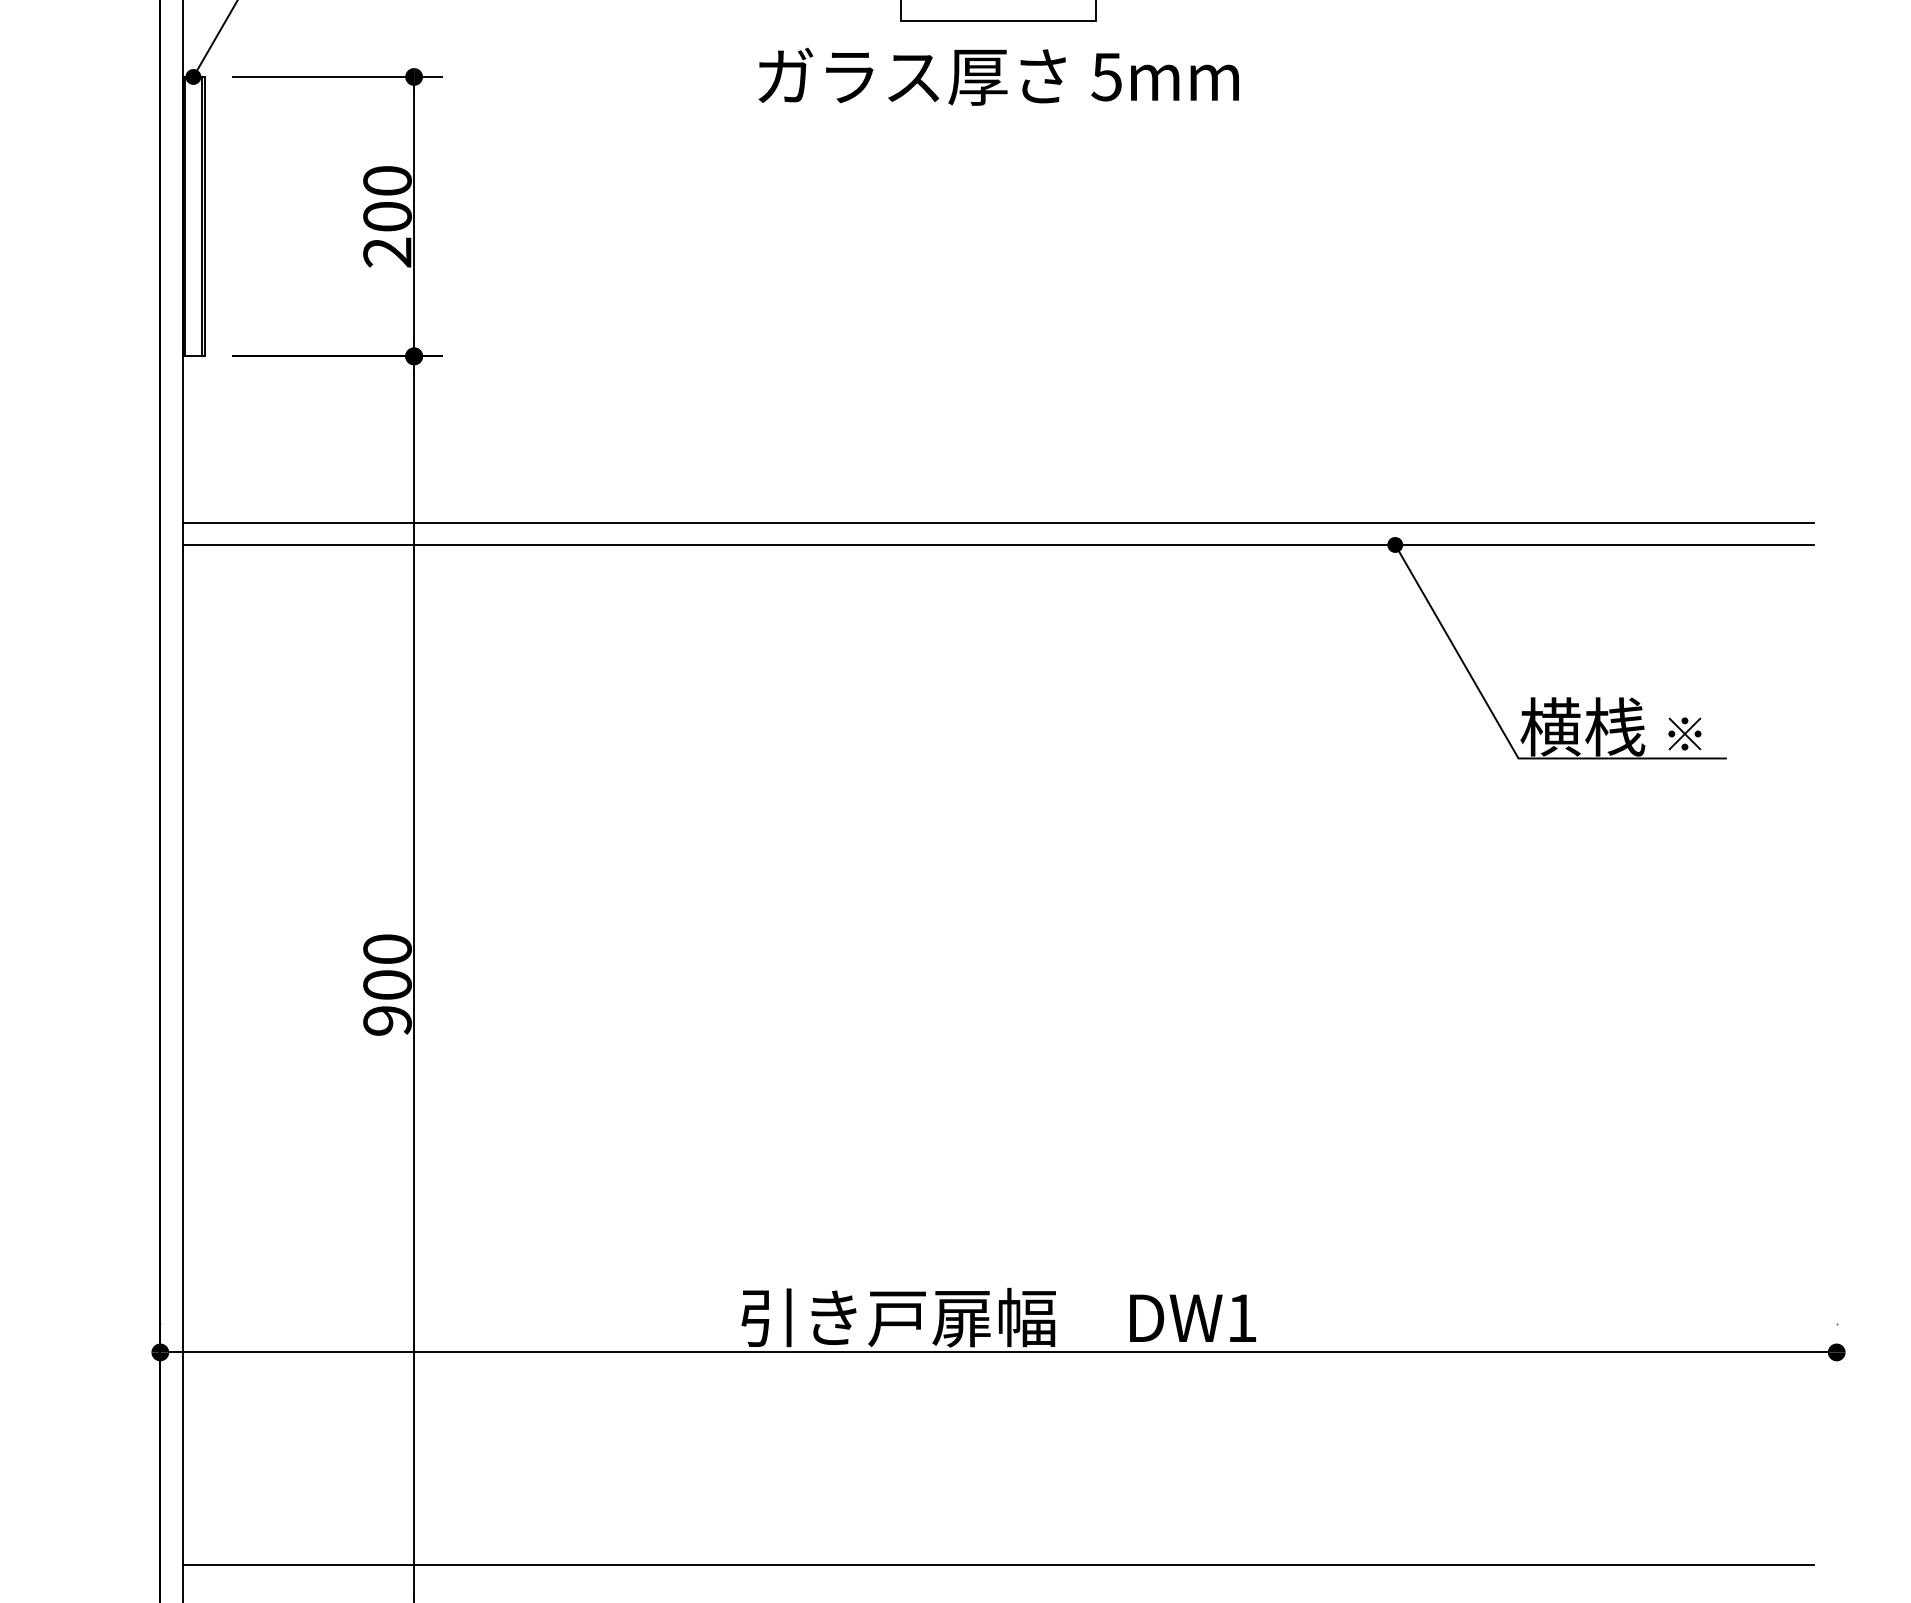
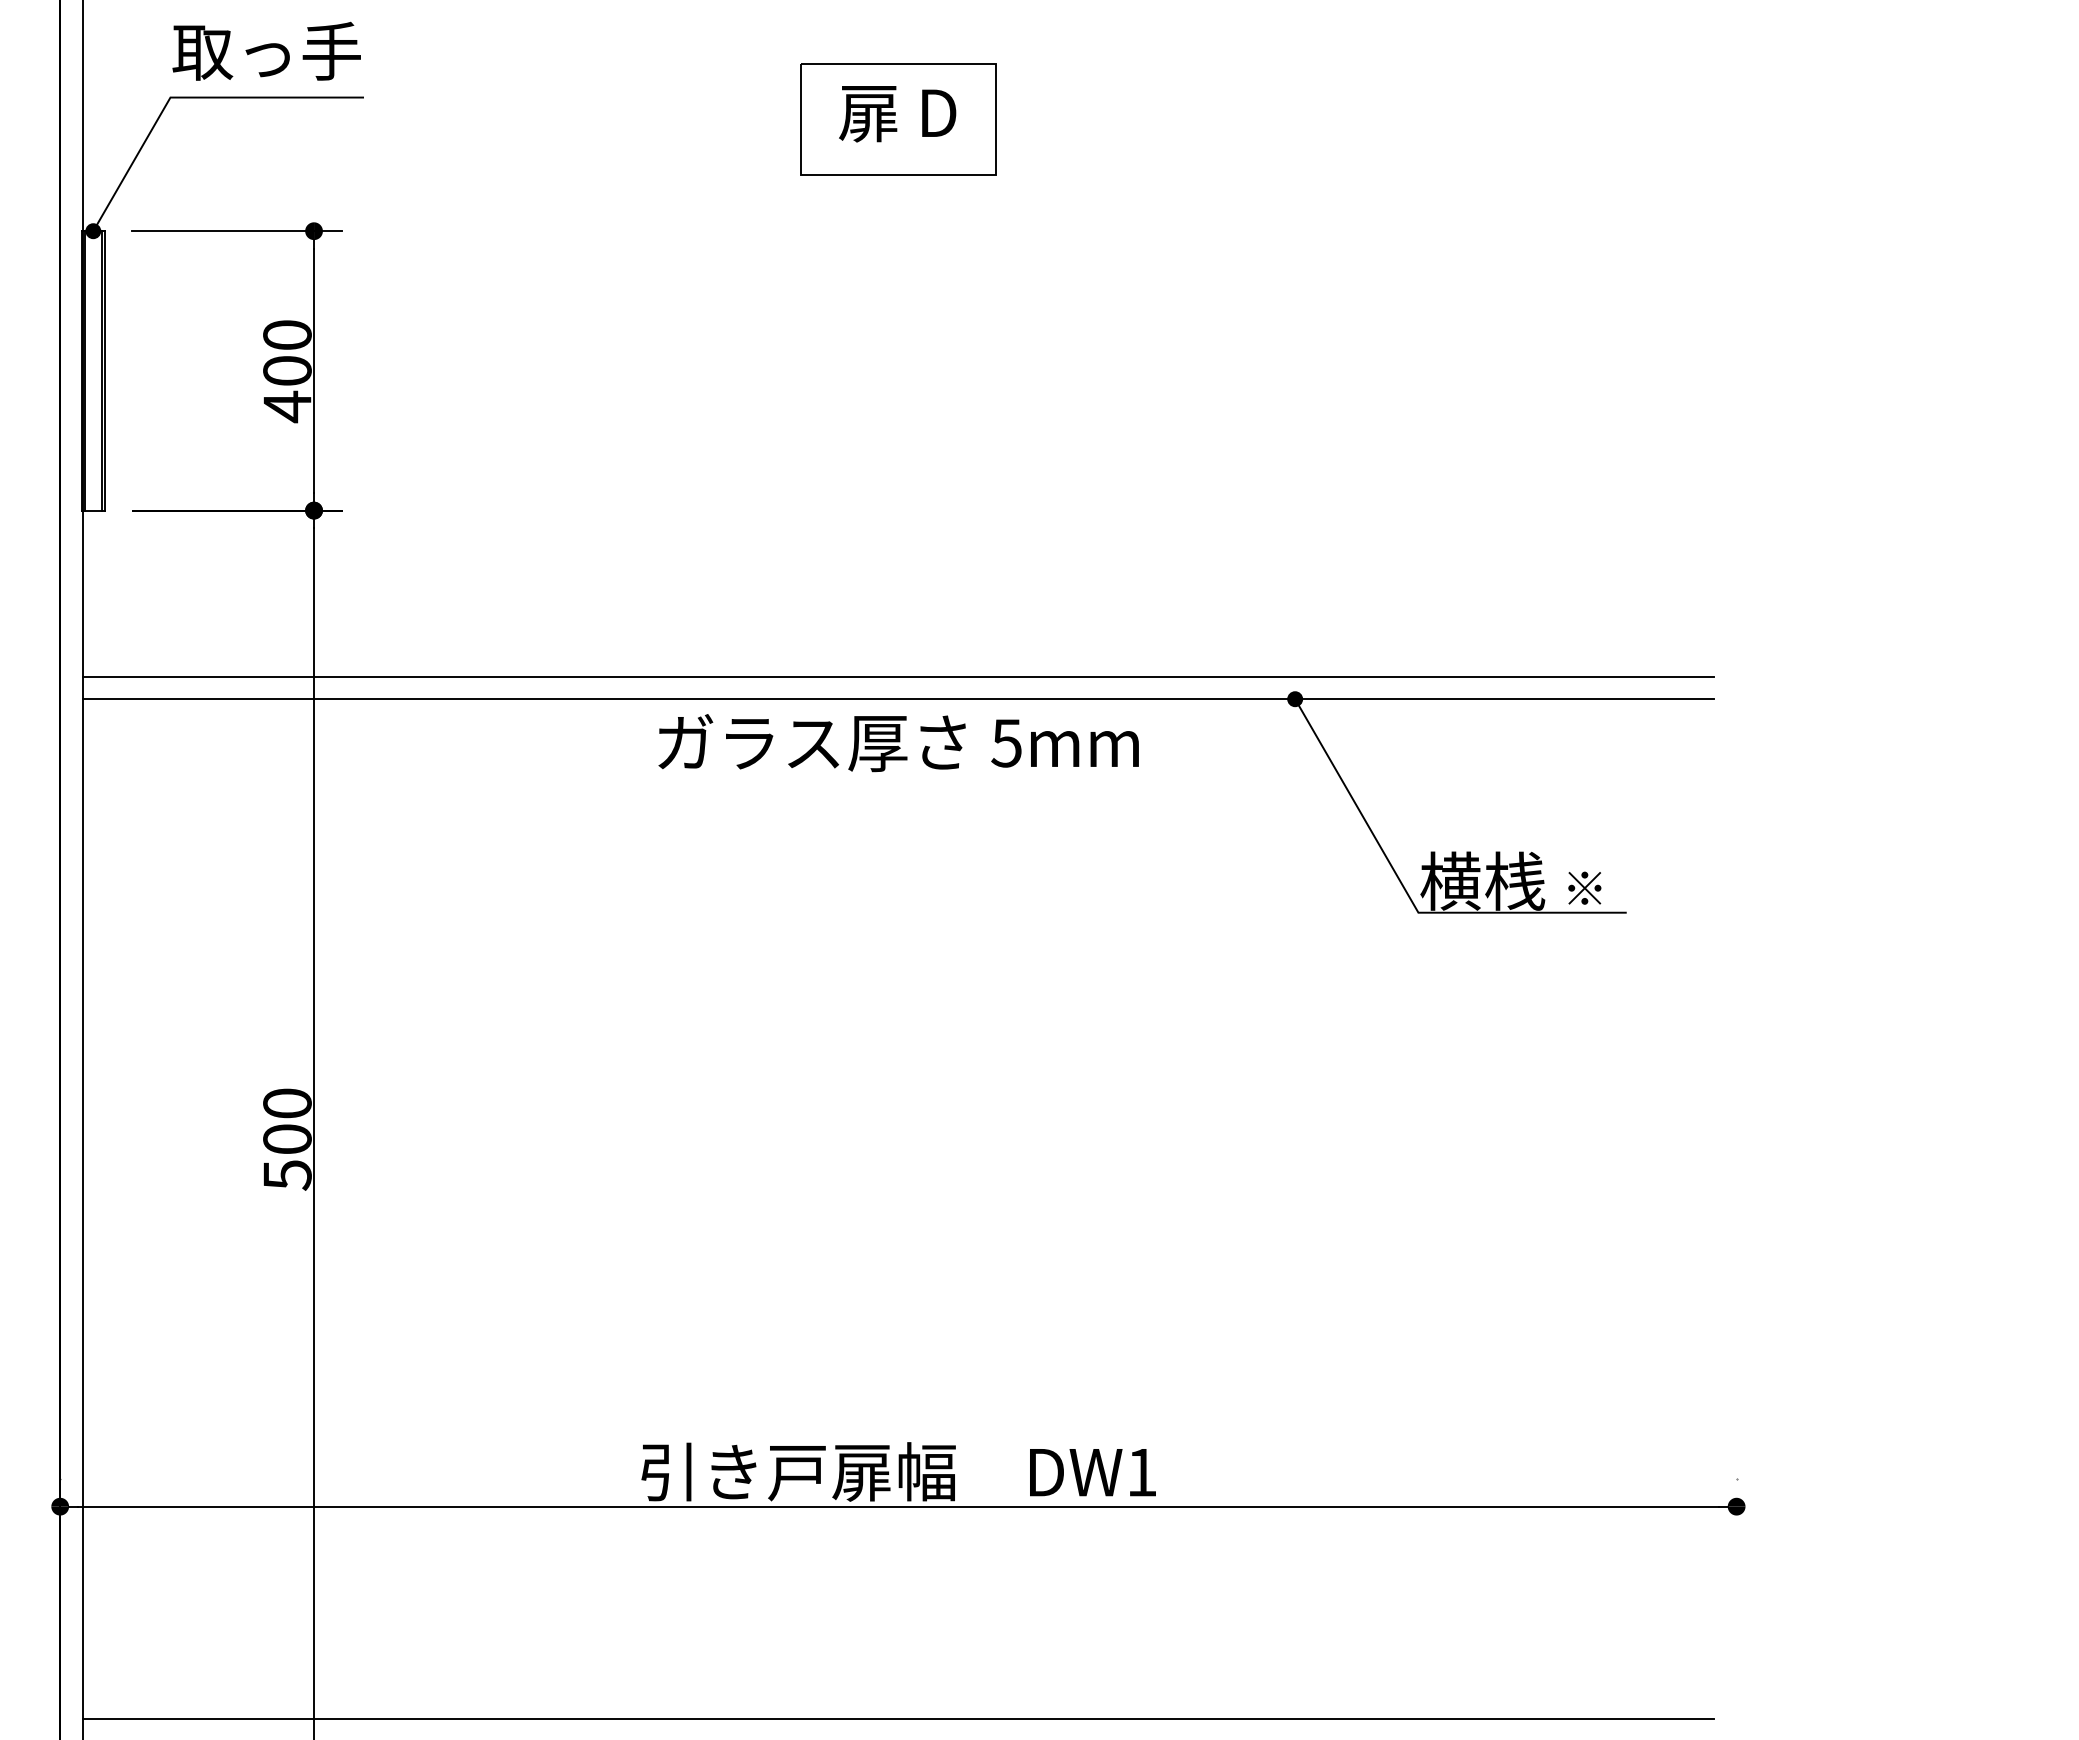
text: (998, 77) -> (898, 743), moved
text: (387, 252) -> (287, 406), 200 -> 400
text: (387, 1021) -> (287, 1175), 900 -> 500

